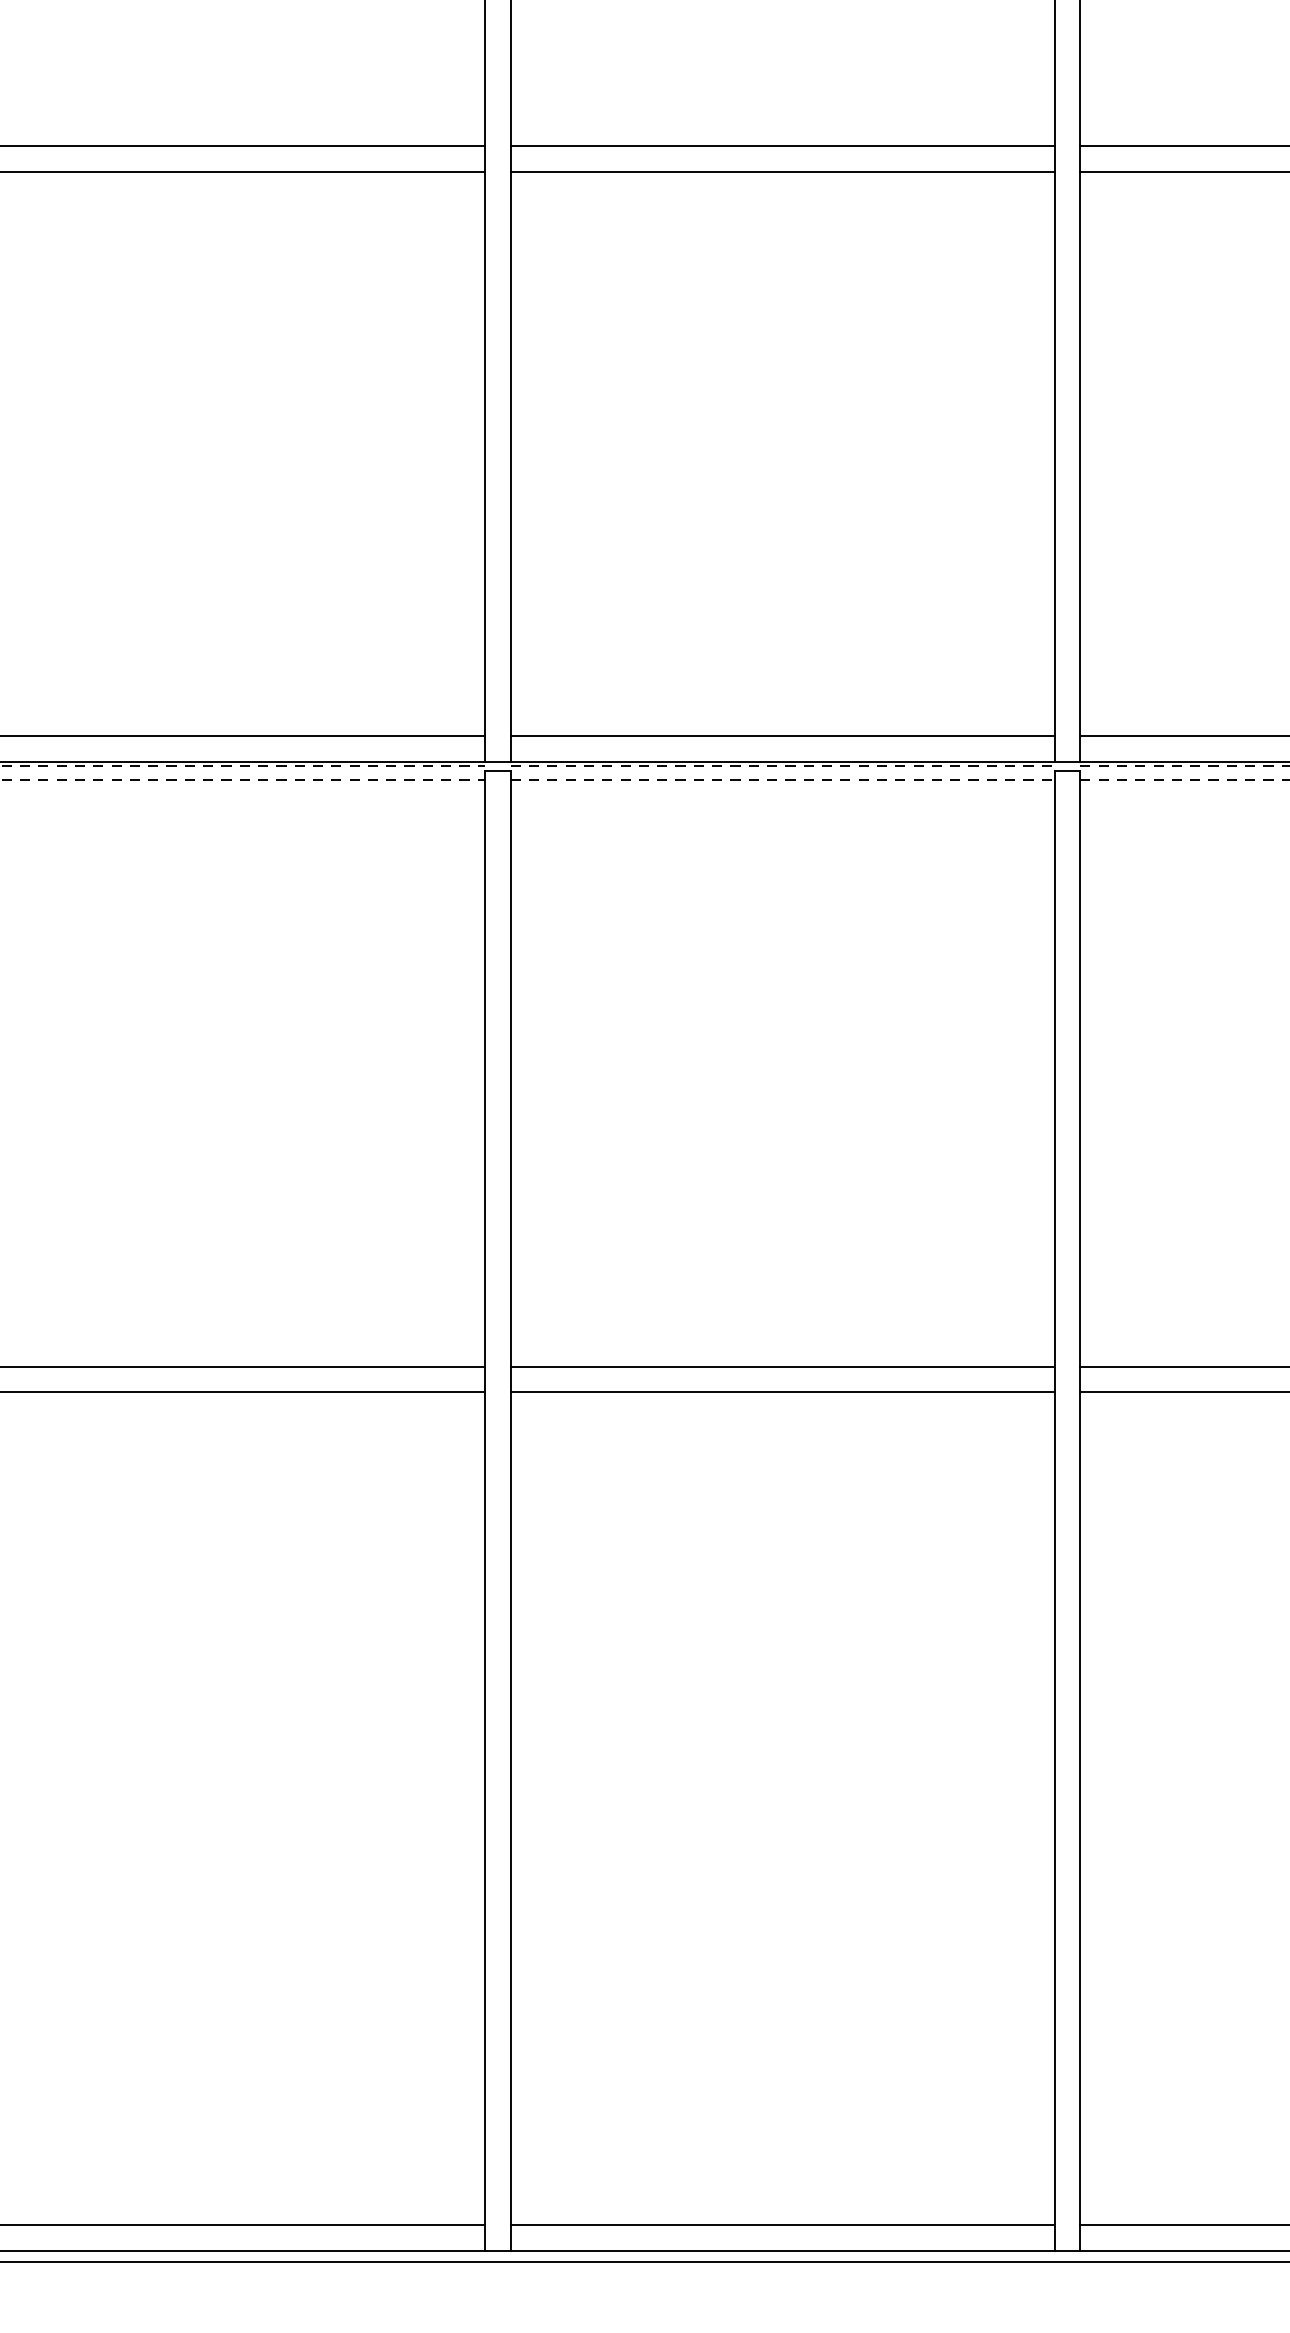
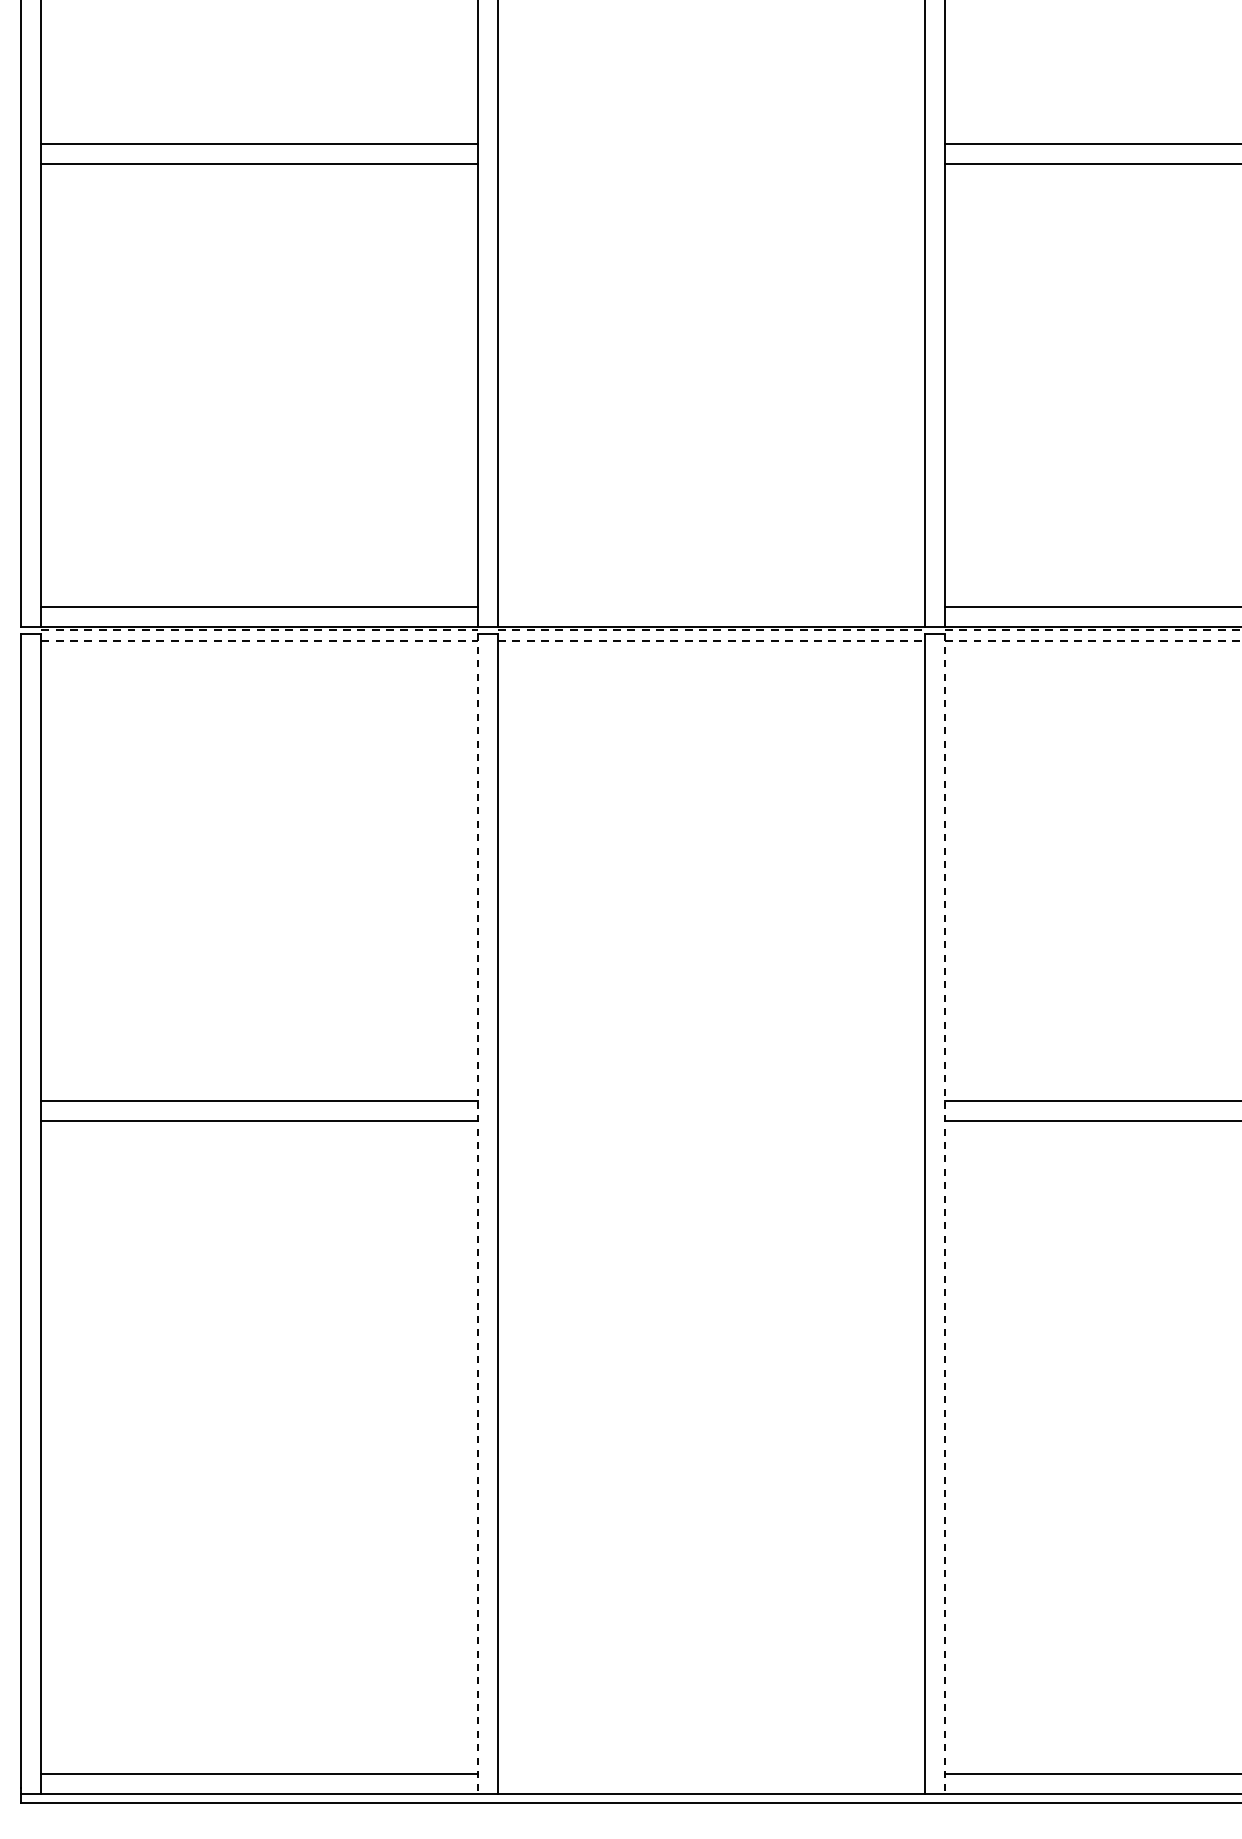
line: (782, 145) -> (711, 143), removed
line: (782, 171) -> (711, 163), removed
line: (782, 736) -> (711, 606), removed
line: (782, 1367) -> (711, 1101), removed
line: (782, 1392) -> (711, 1121), removed
line: (485, 1511) -> (478, 1214), solid -> dashed
line: (1079, 1511) -> (944, 1214), solid -> dashed
line: (782, 2225) -> (711, 1774), removed

